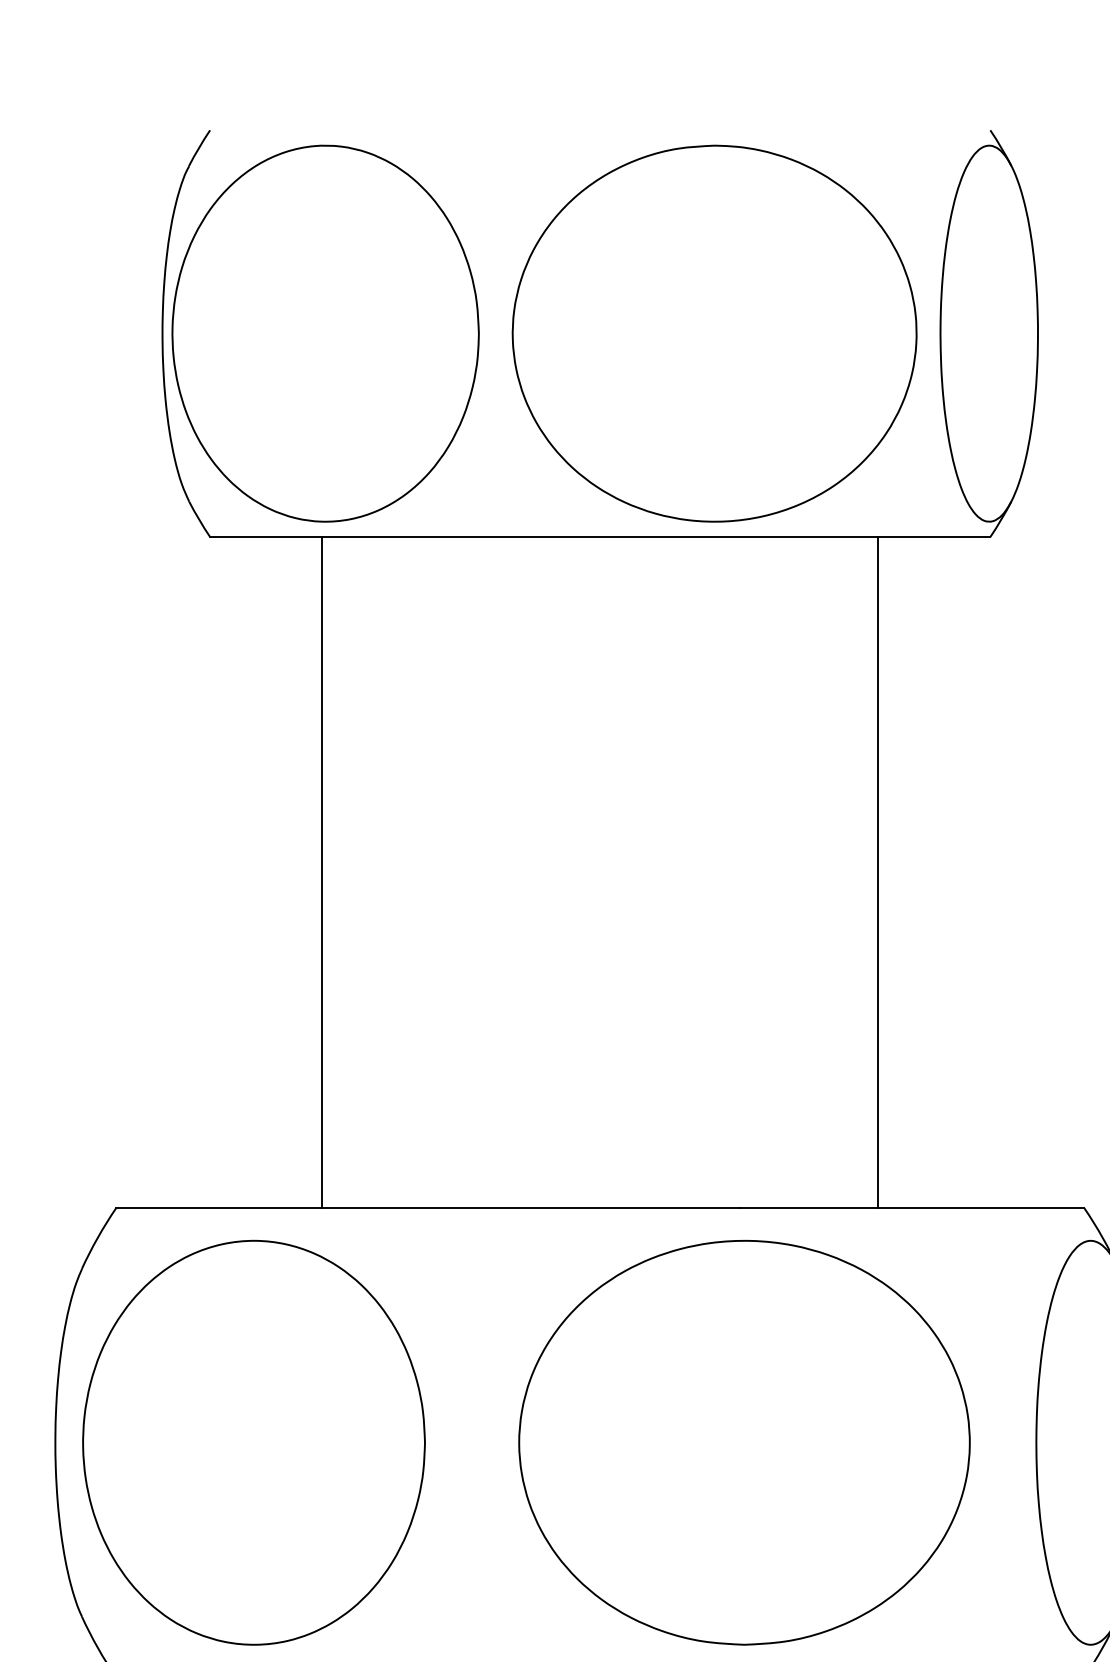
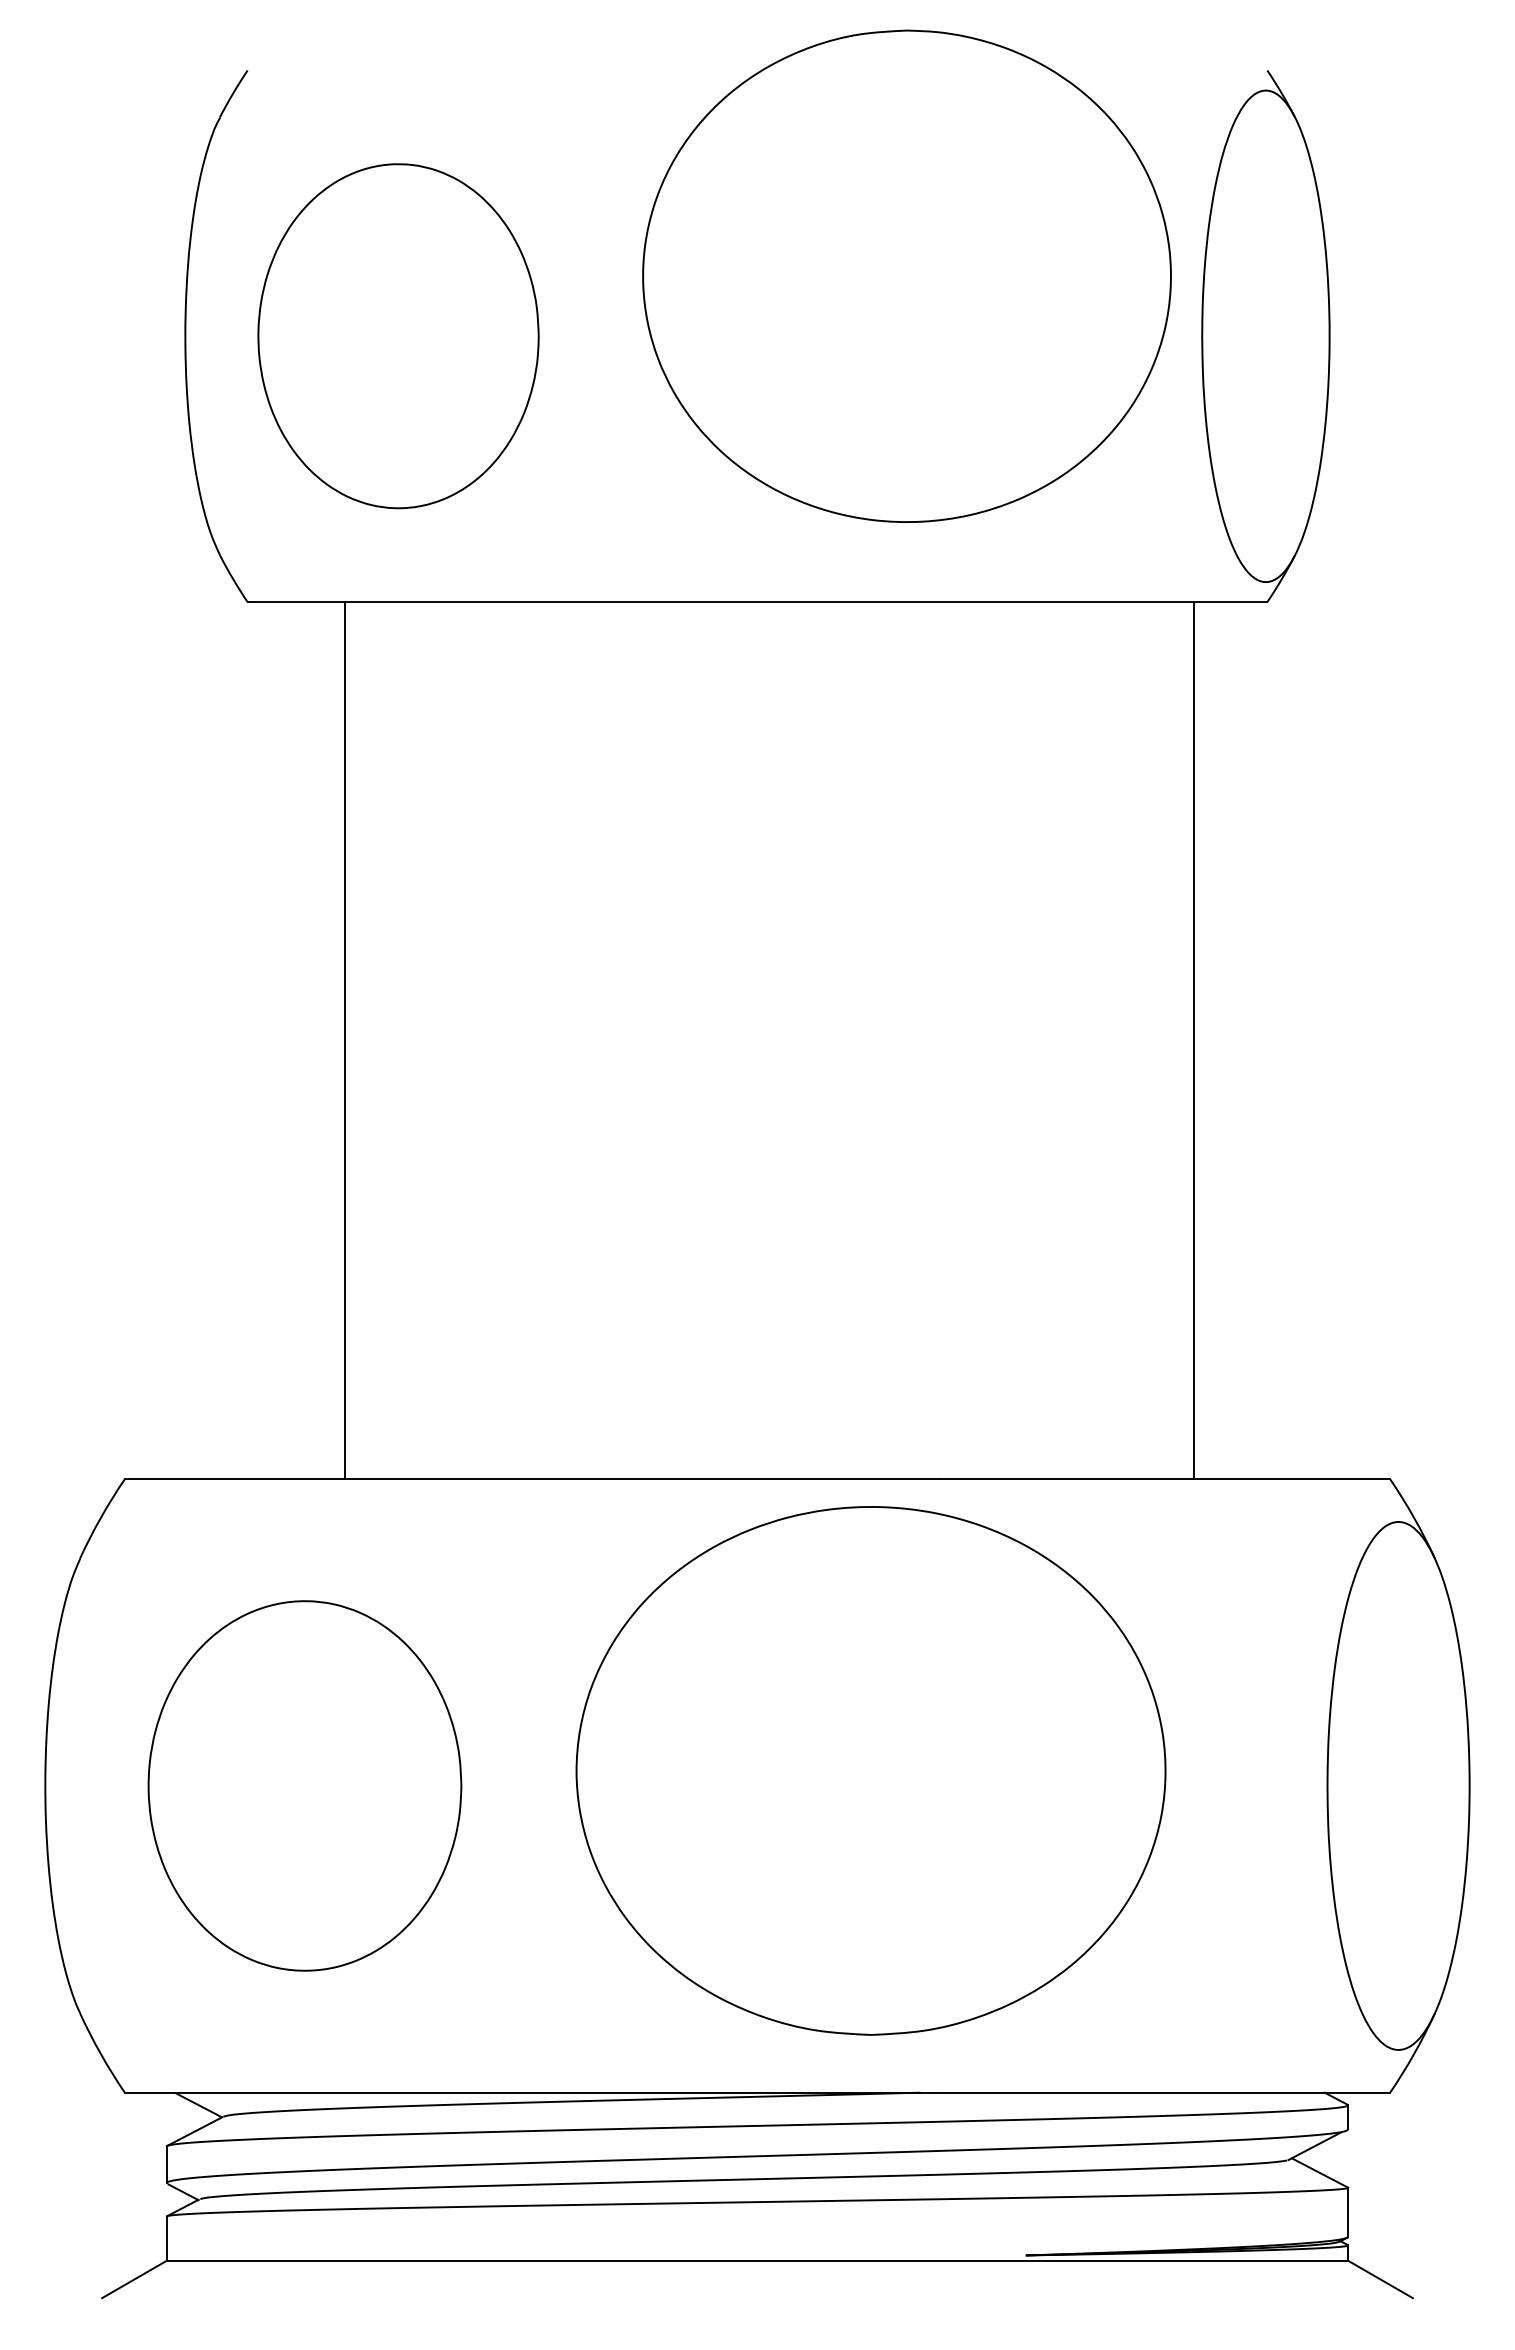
part: (325, 333) -> (398, 335), size x0.7
part: (714, 333) -> (906, 275), moved
line: (321, 872) -> (344, 1040), moved
line: (878, 872) -> (1194, 1040), moved
part: (253, 1442) -> (304, 1785), size x0.7
part: (744, 1442) -> (870, 1770), moved

